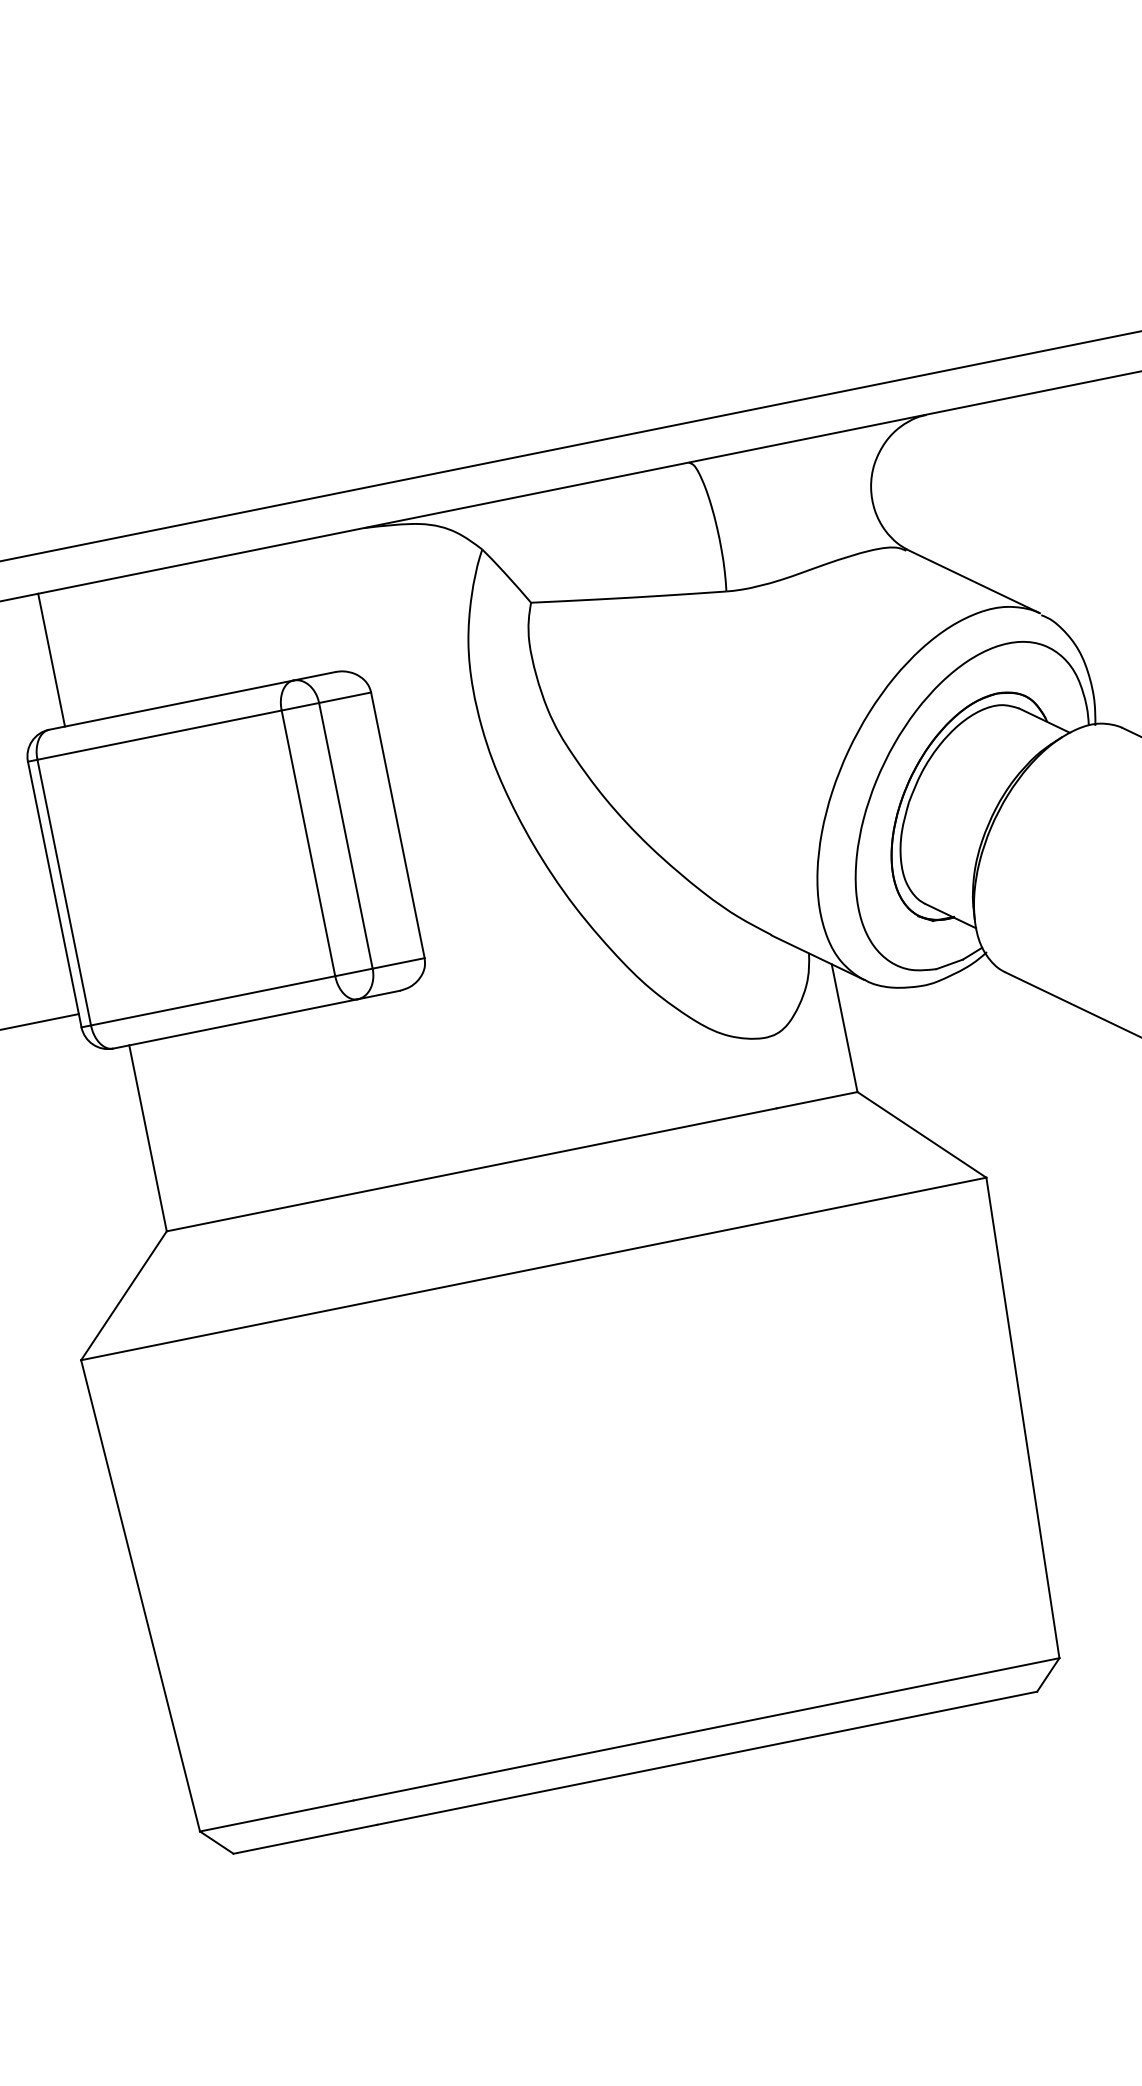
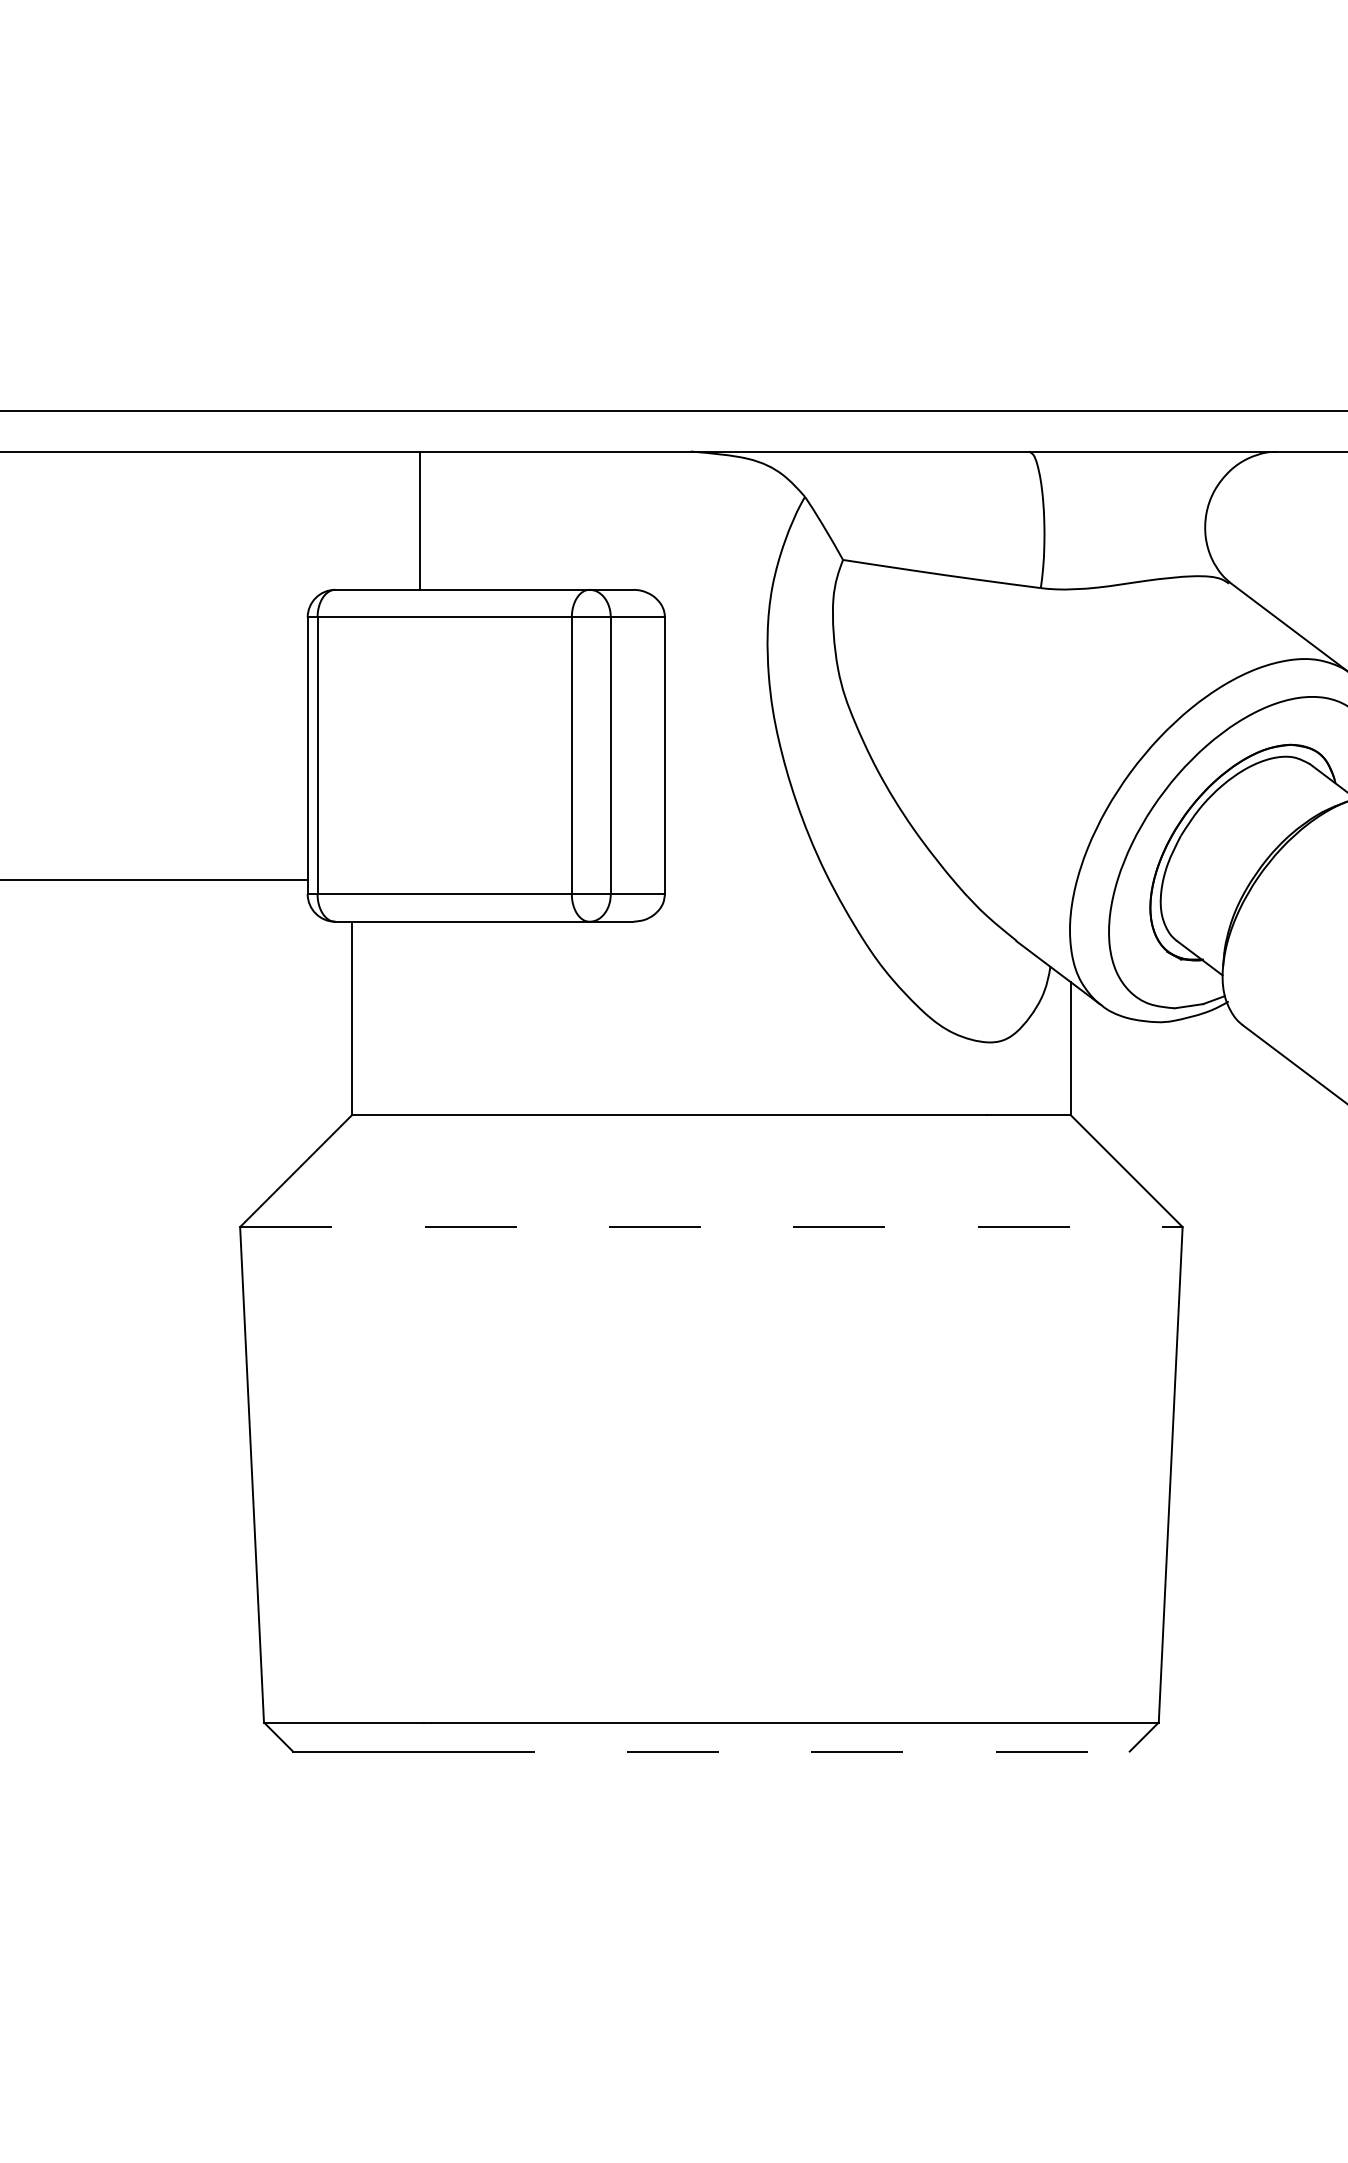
line: (51, 660) -> (419, 520), moved
line: (533, 1269) -> (711, 1227), solid -> dashed
line: (707, 1758) -> (786, 1751), solid -> dashed

